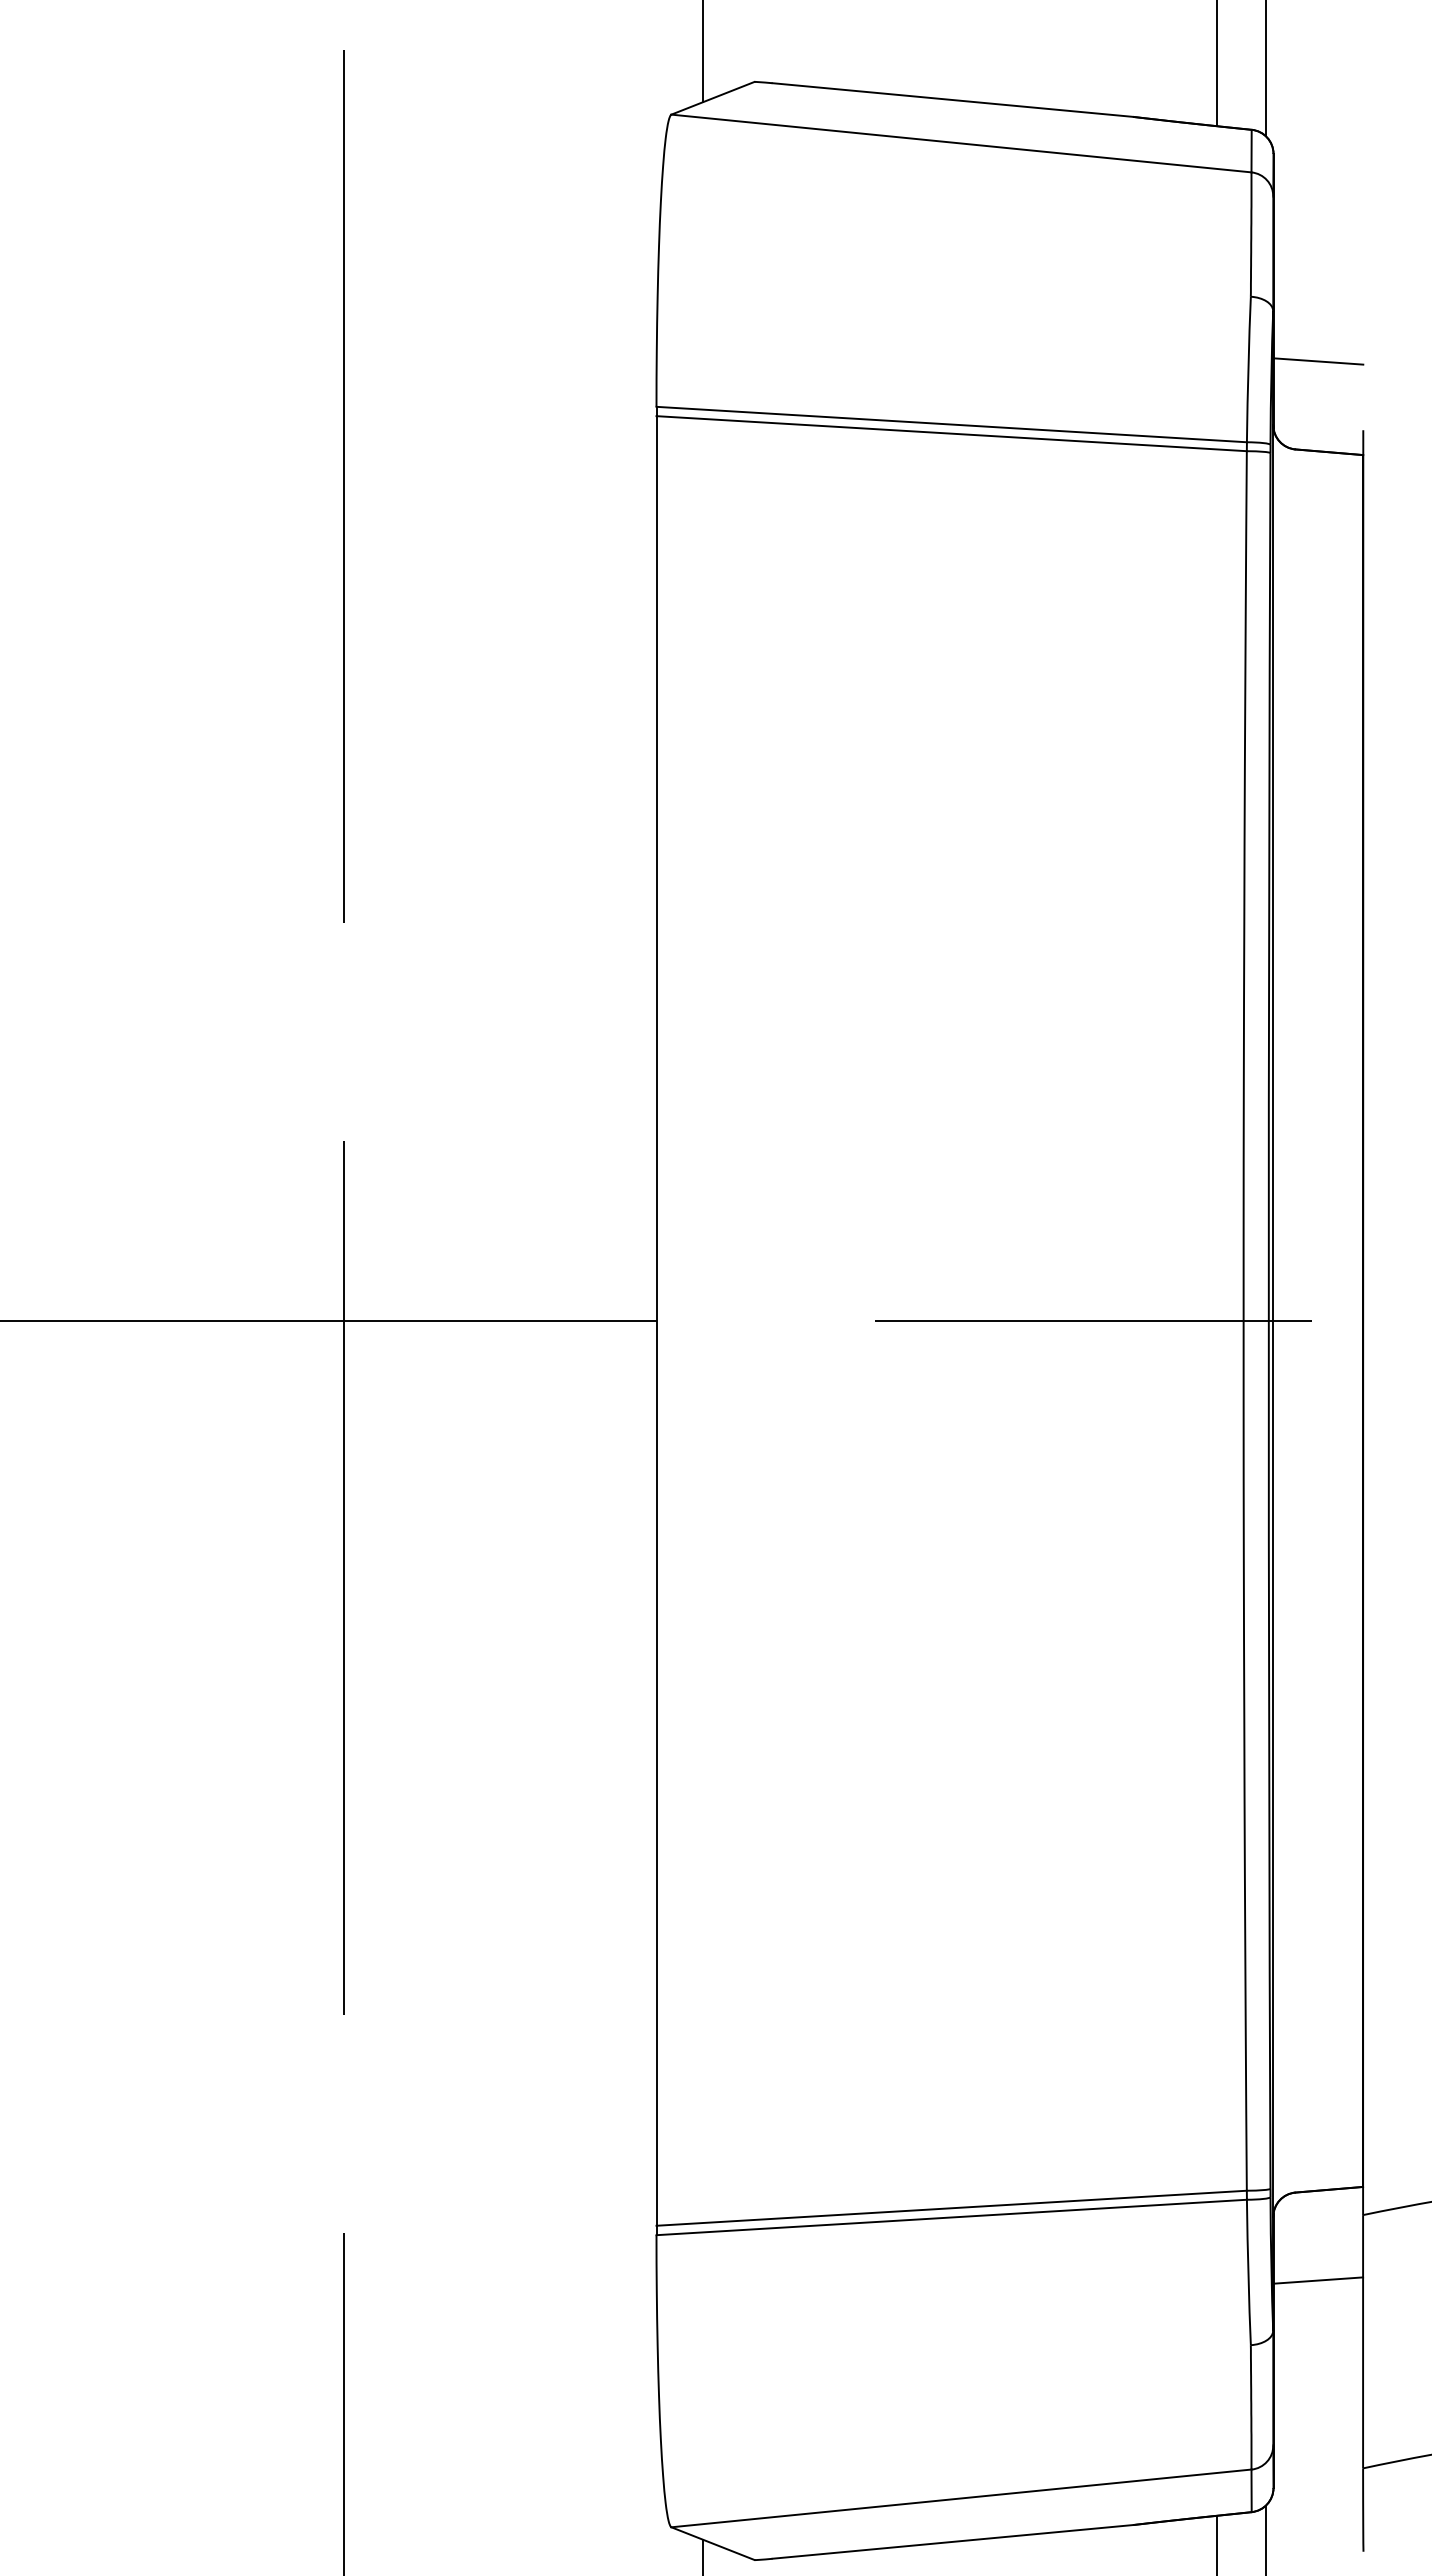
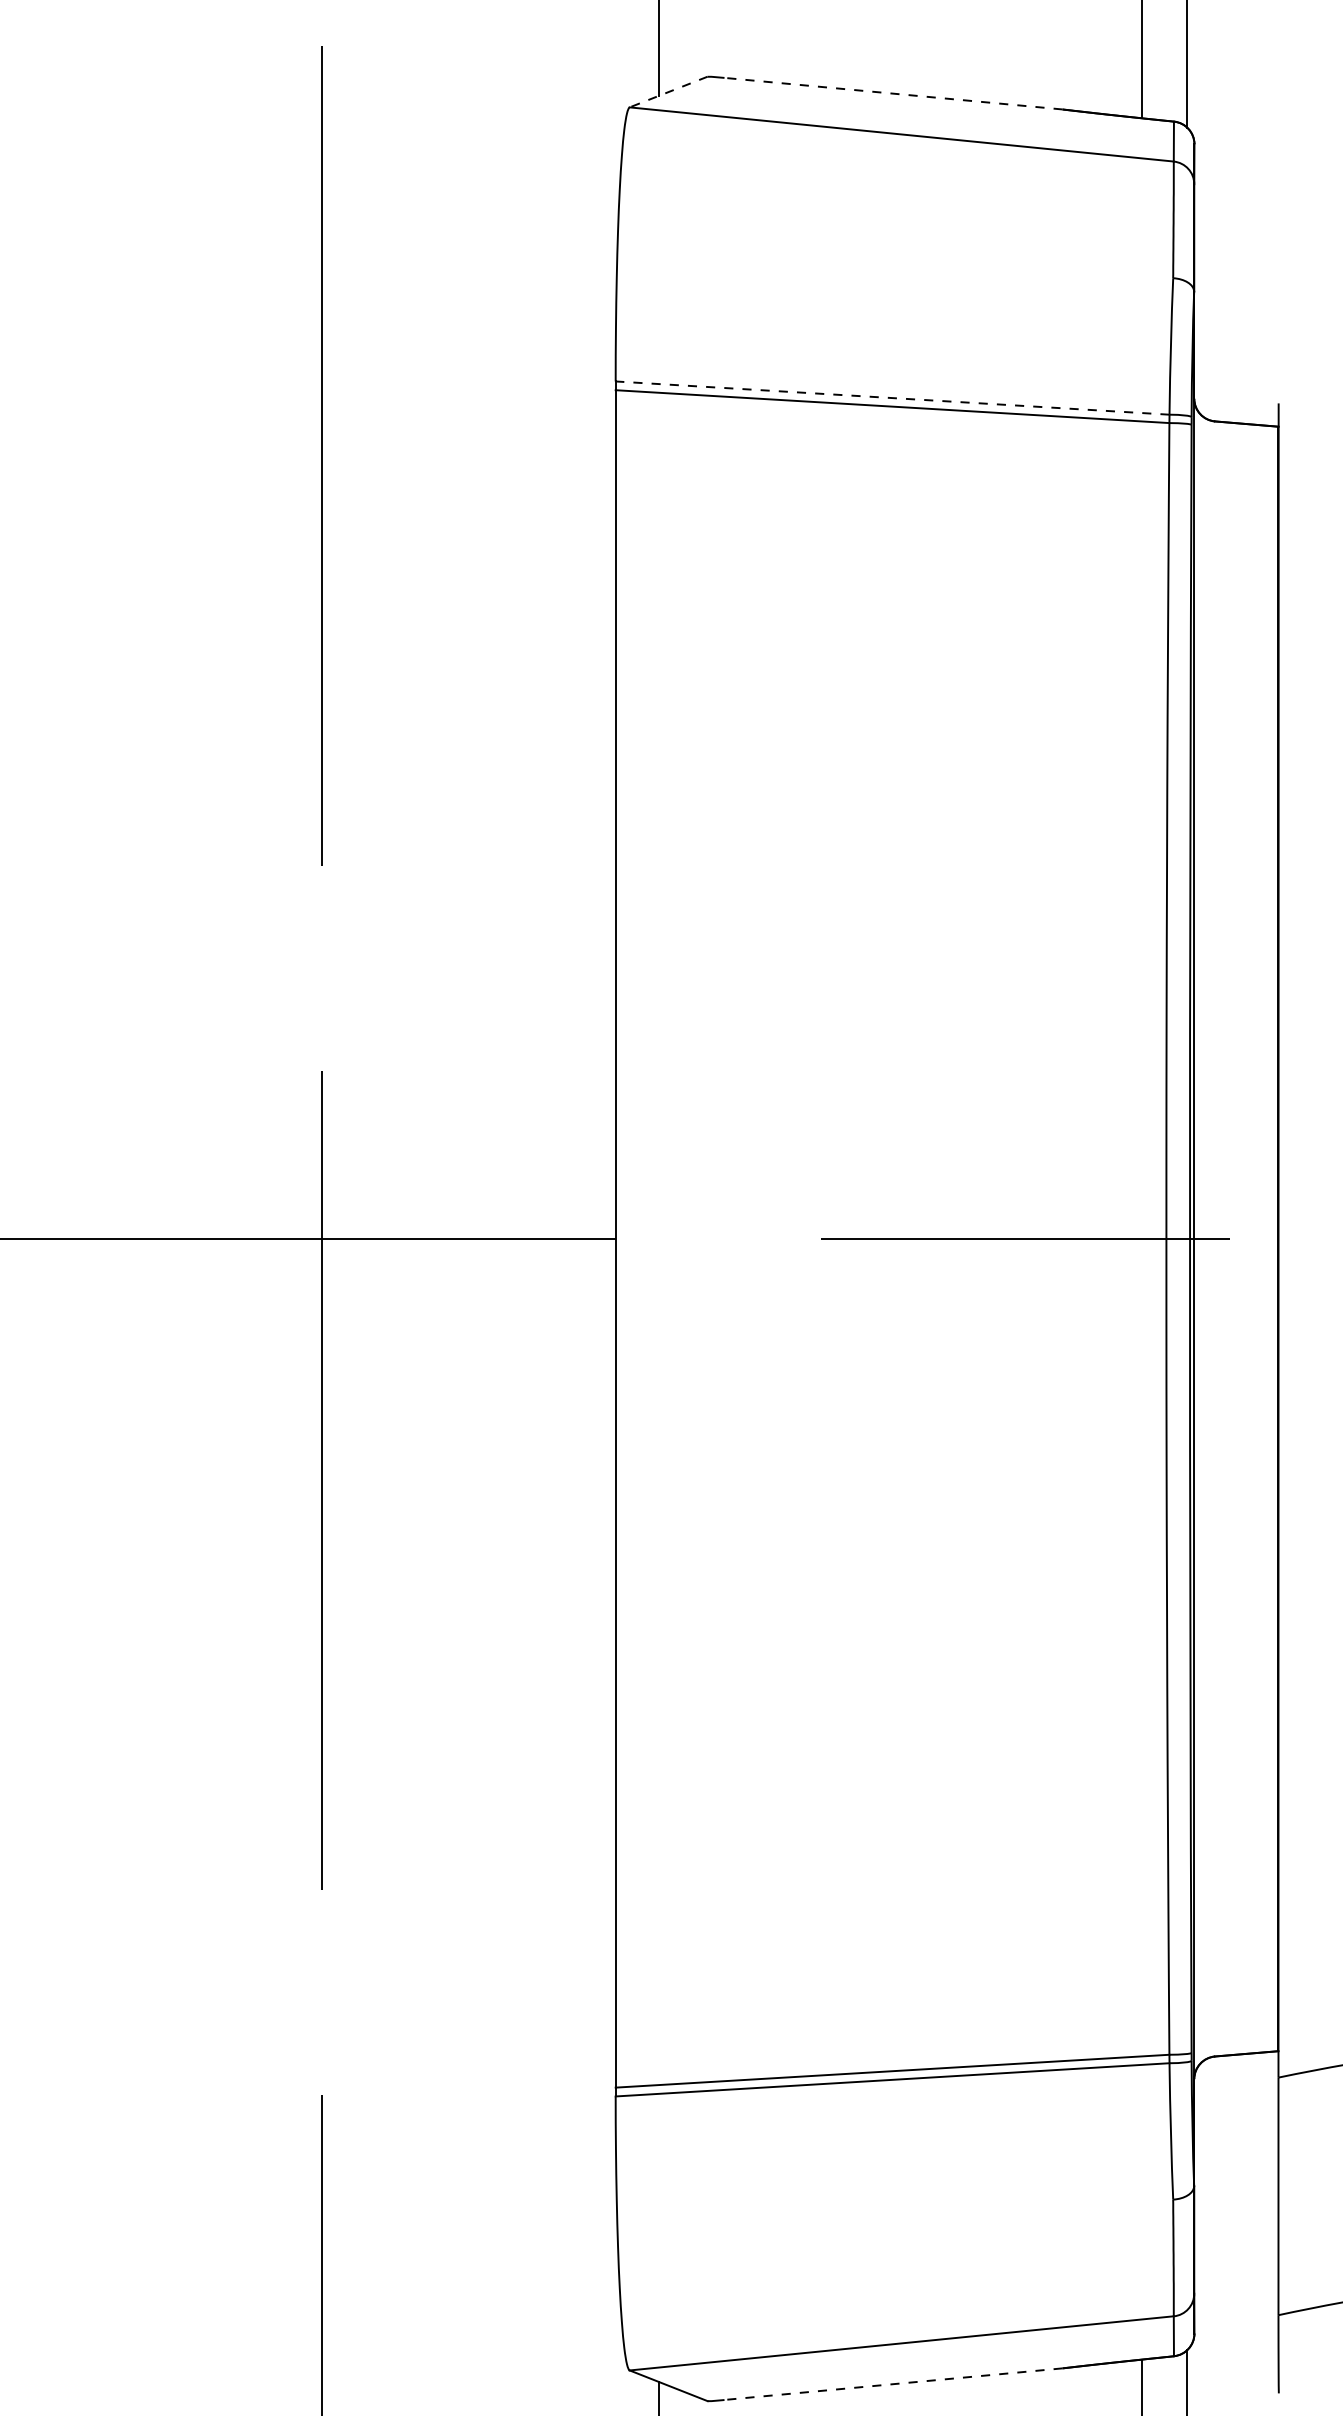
line: (712, 98) -> (668, 92), solid -> dashed
line: (952, 99) -> (893, 93), solid -> dashed
line: (1318, 361) -> (1236, 338), removed
line: (951, 424) -> (892, 398), solid -> dashed
line: (1318, 2280) -> (1236, 2138), removed
line: (952, 2541) -> (893, 2383), solid -> dashed

